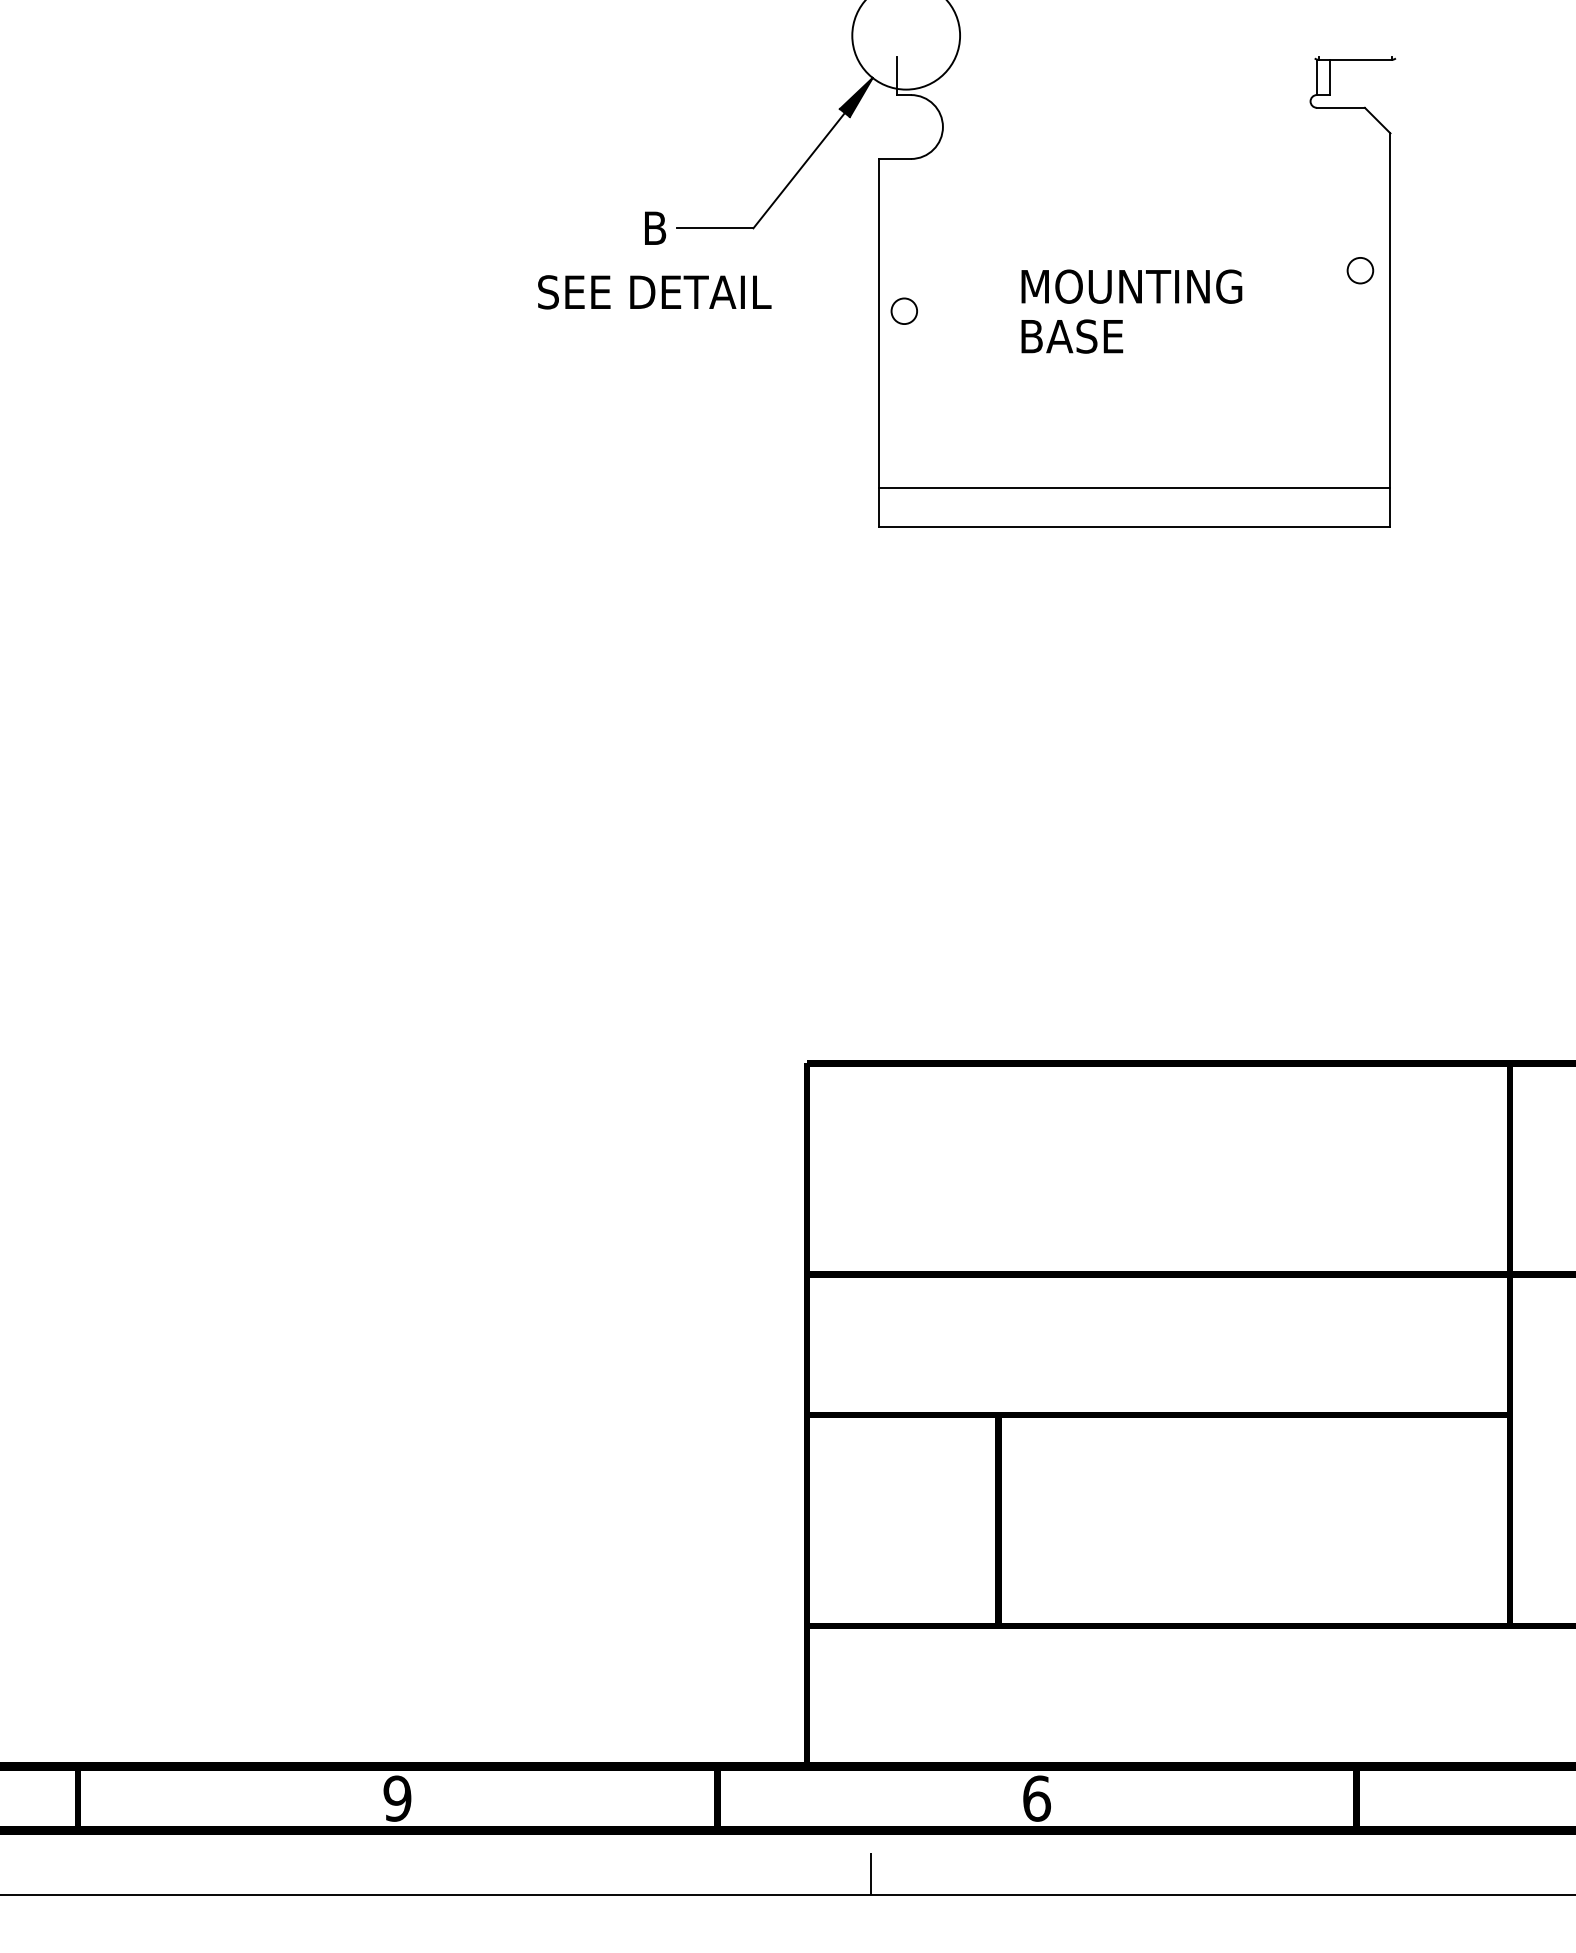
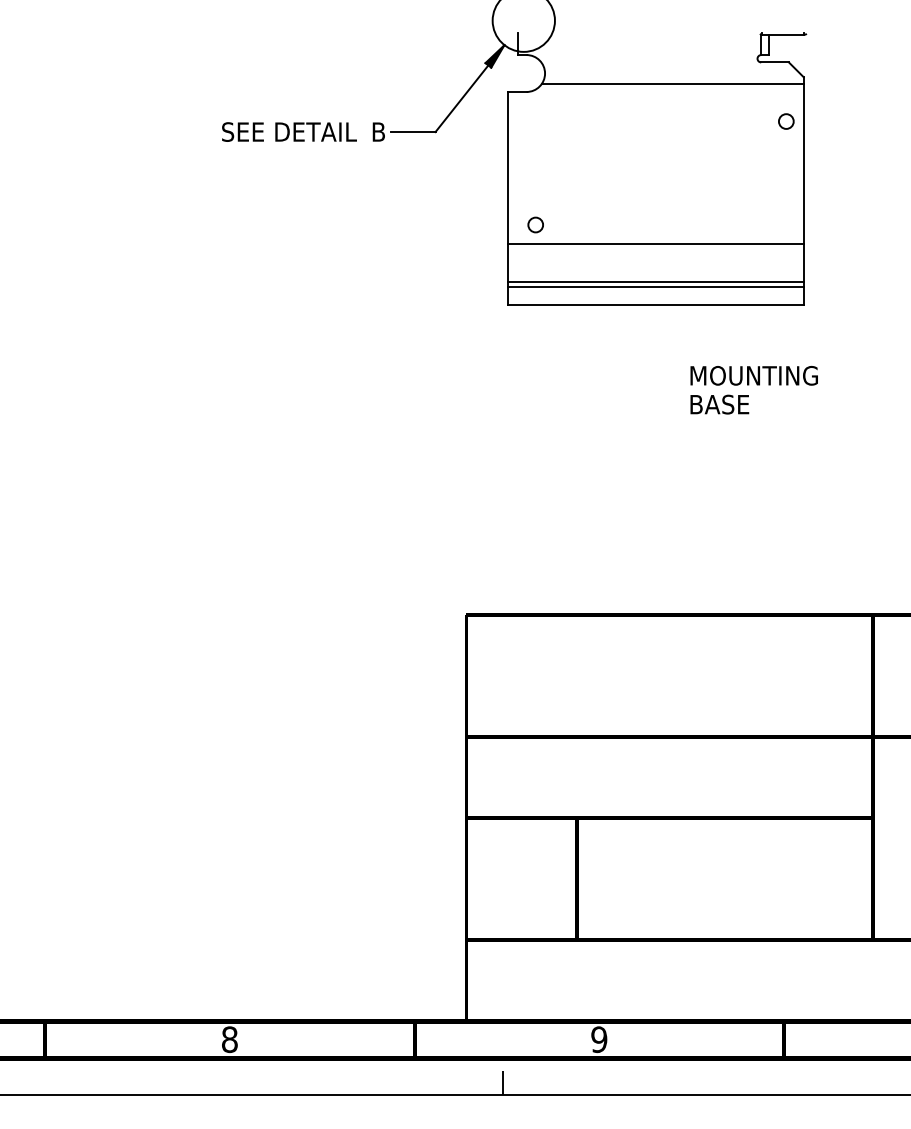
line: (1163, 146) -> (672, 84), added
circle: (1360, 270) -> (786, 121), moved
text: (654, 291) -> (289, 131), moved
circle: (903, 310) -> (535, 224), moved
text: (1130, 312) -> (753, 390), moved
line: (1134, 421) -> (655, 243), added
line: (1134, 495) -> (655, 286), added
text: (396, 1798) -> (229, 1039), 9 -> 8
text: (1037, 1798) -> (599, 1039), 6 -> 9

